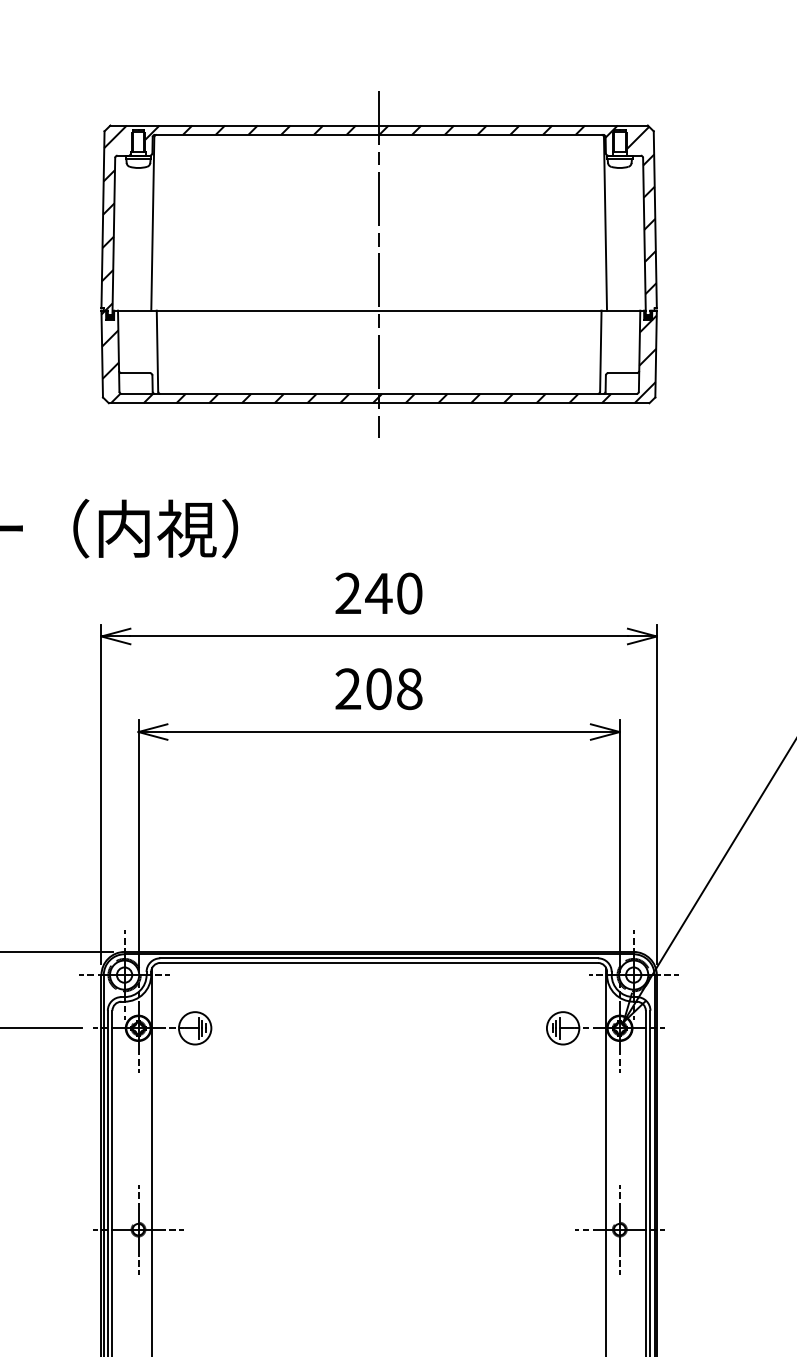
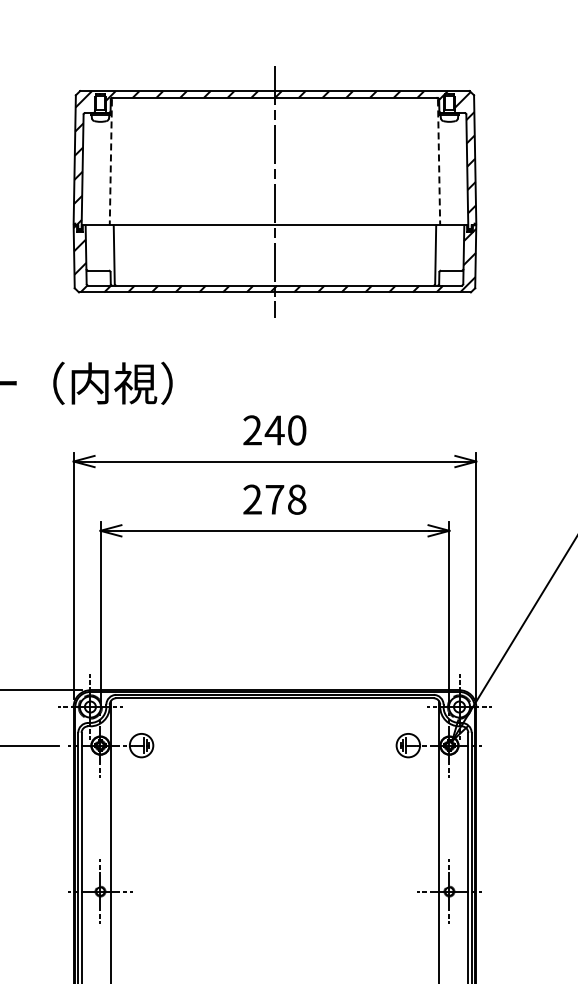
line: (152, 224) -> (110, 162), solid -> dashed
line: (606, 224) -> (439, 162), solid -> dashed
text: (378, 688) -> (274, 499), 208 -> 278

